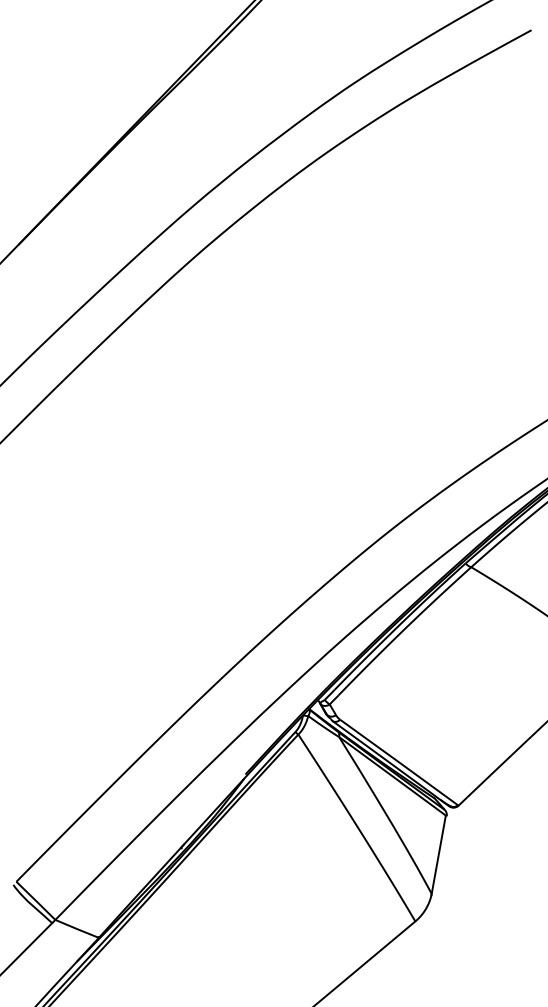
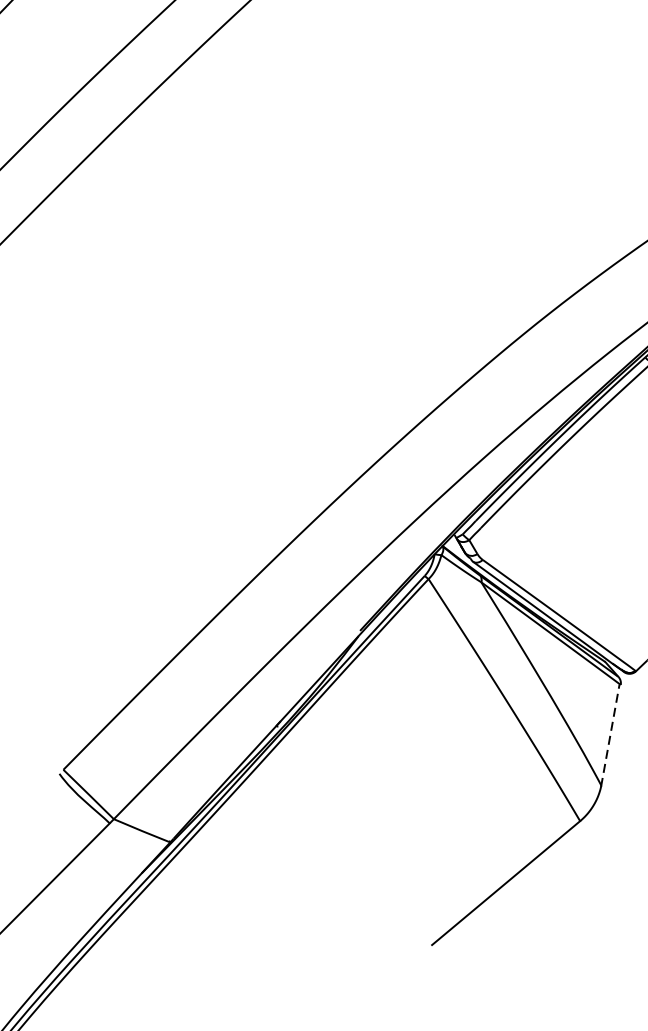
line: (438, 855) -> (610, 735), solid -> dashed

